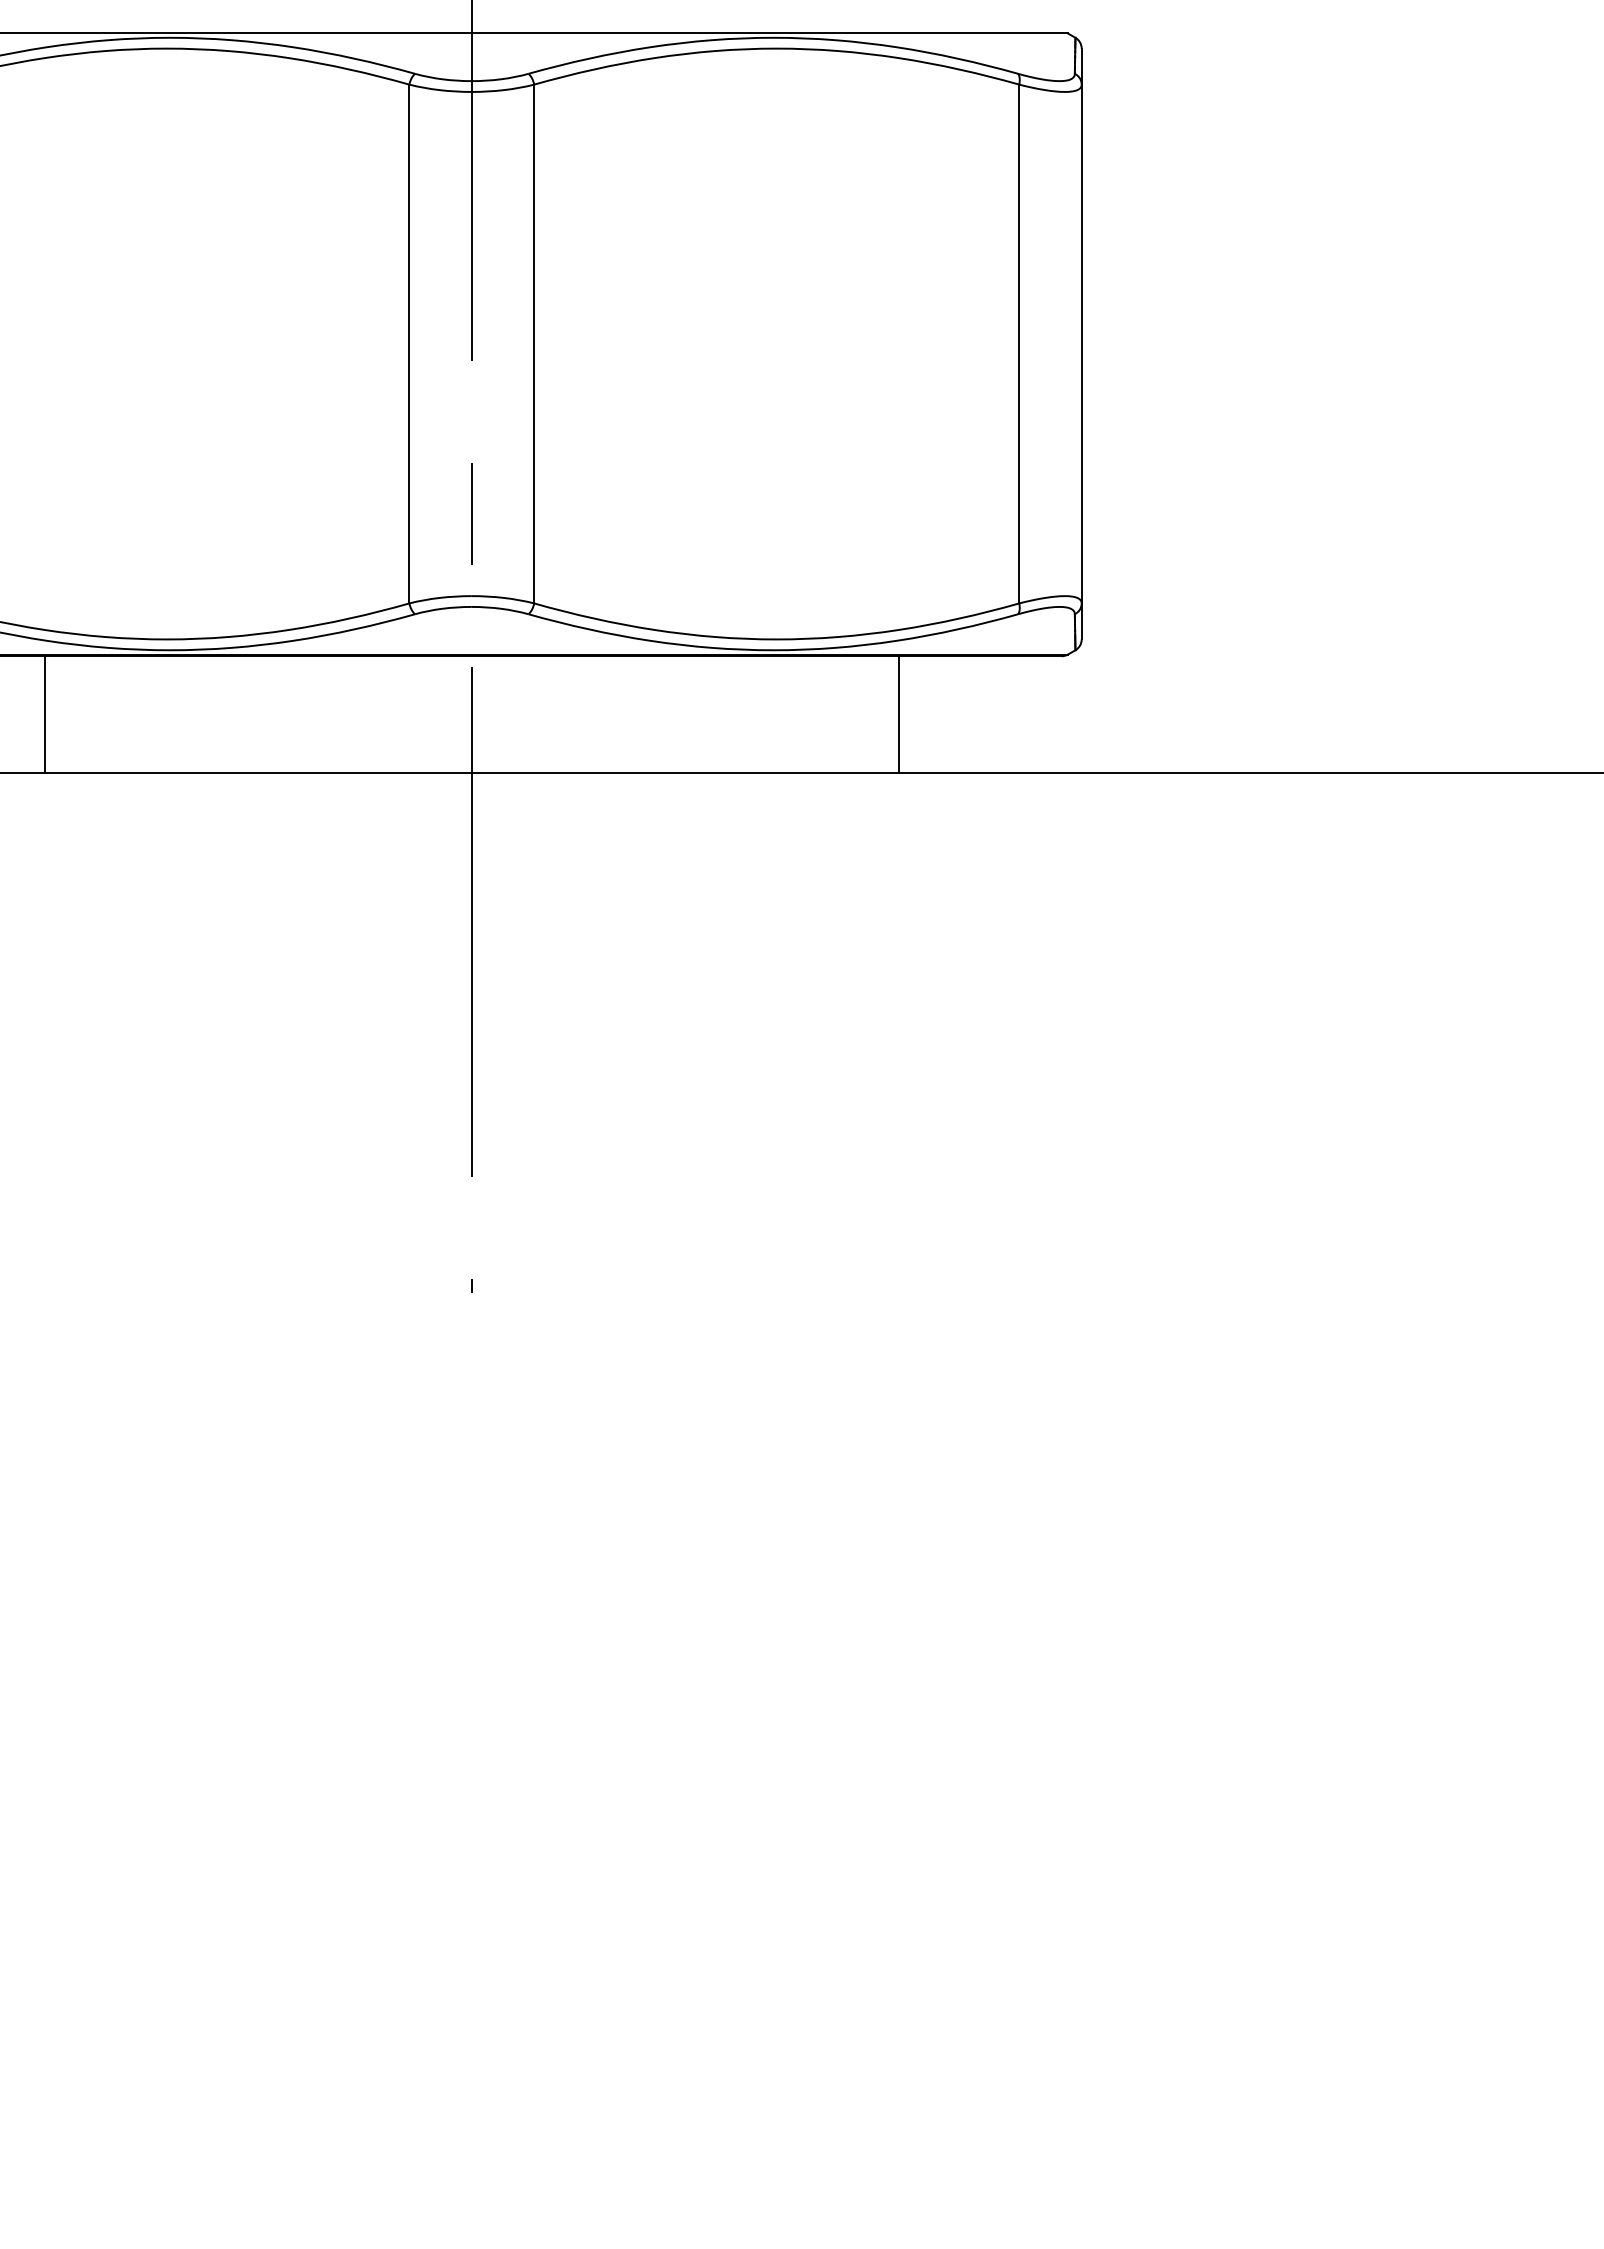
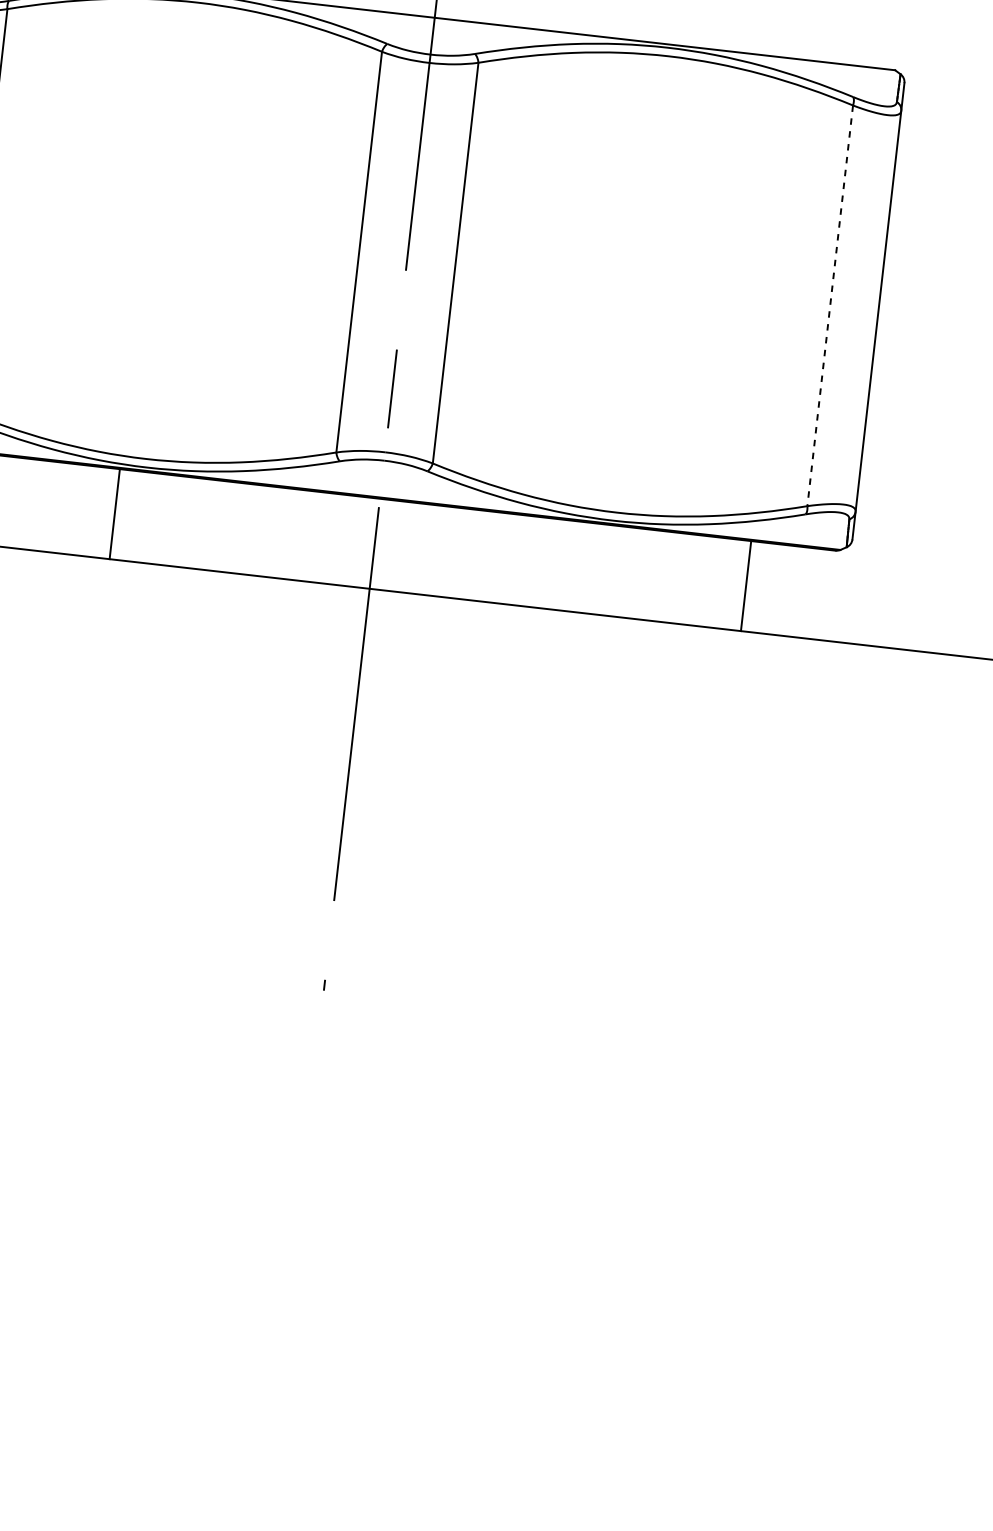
line: (1019, 344) -> (830, 306), solid -> dashed
line: (45, 714) -> (115, 514), moved
line: (898, 714) -> (746, 586), moved

